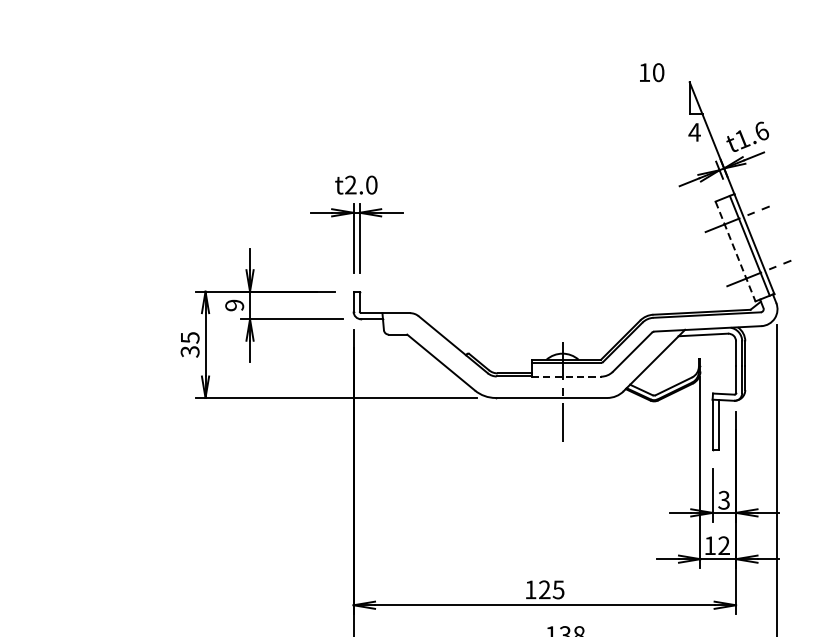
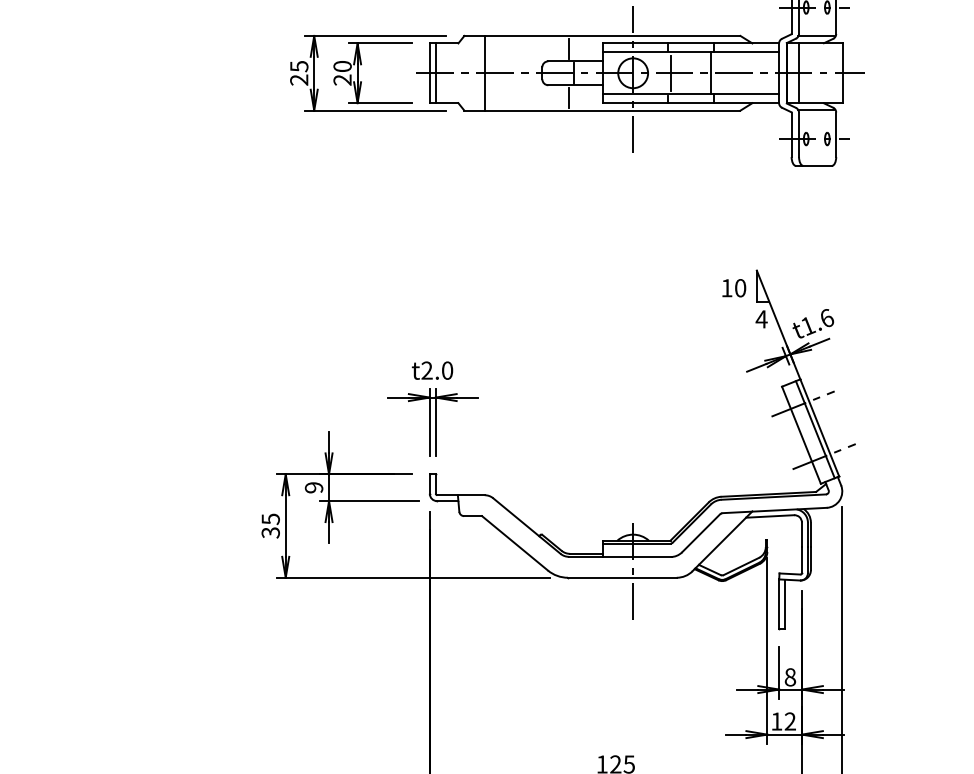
text: (652, 72) -> (734, 288), moved
line: (735, 251) -> (801, 435), dashed -> solid
line: (568, 377) -> (638, 557), dashed -> solid
text: (724, 500) -> (790, 677), 3 -> 8

